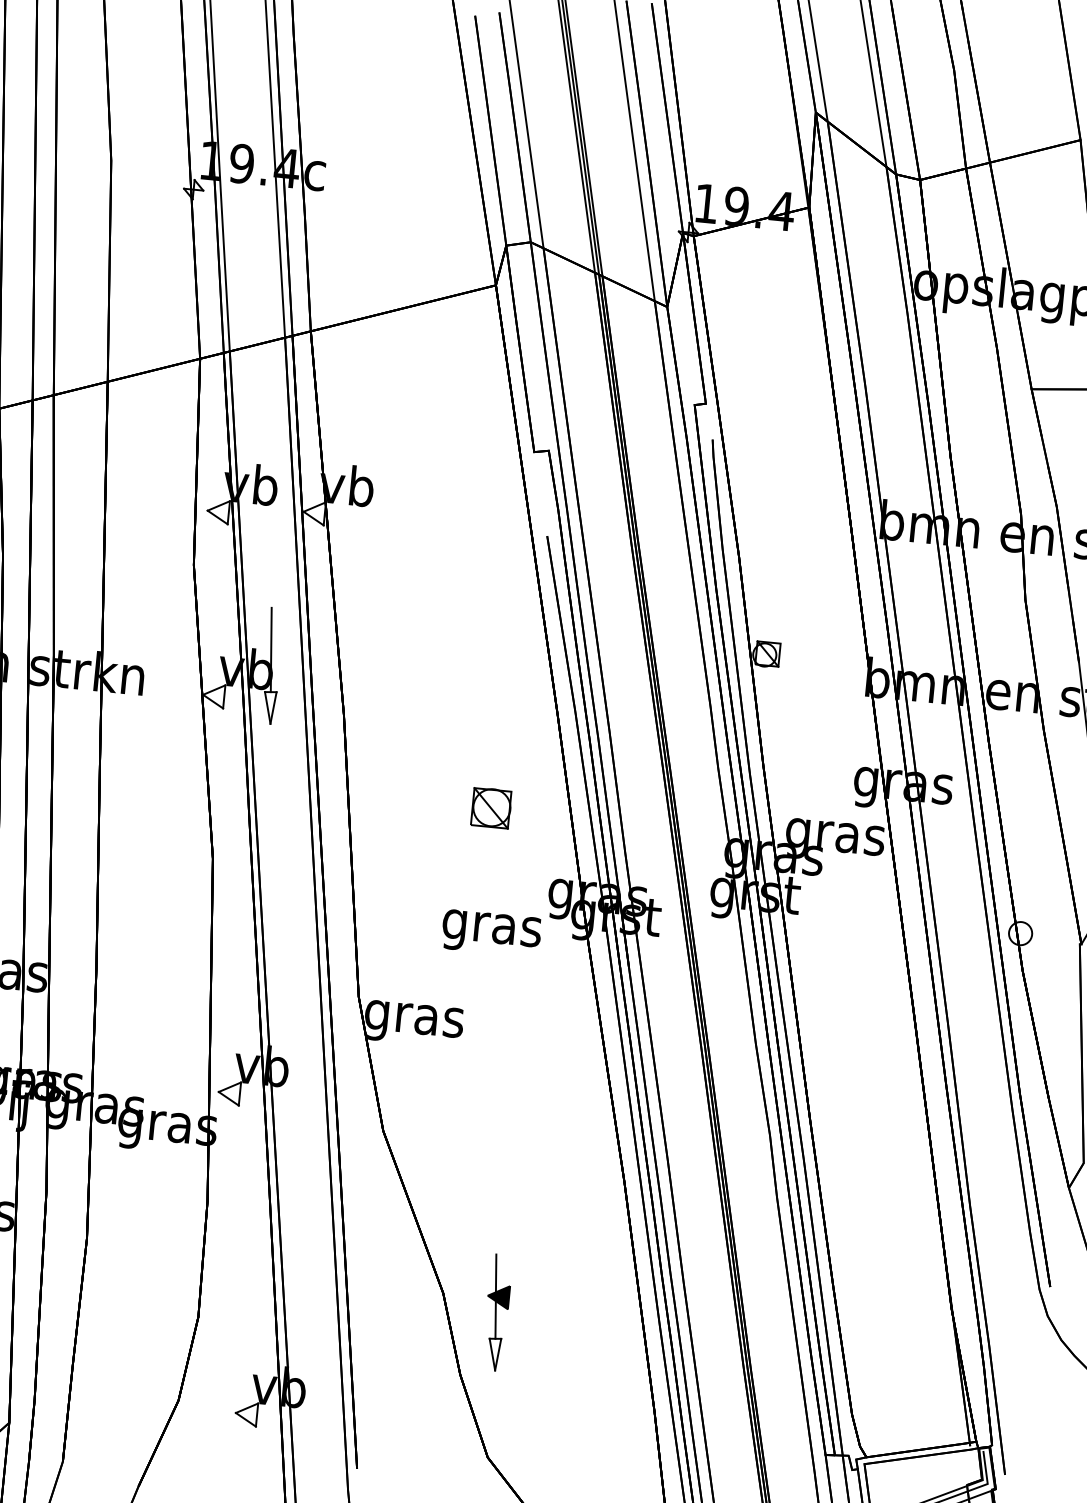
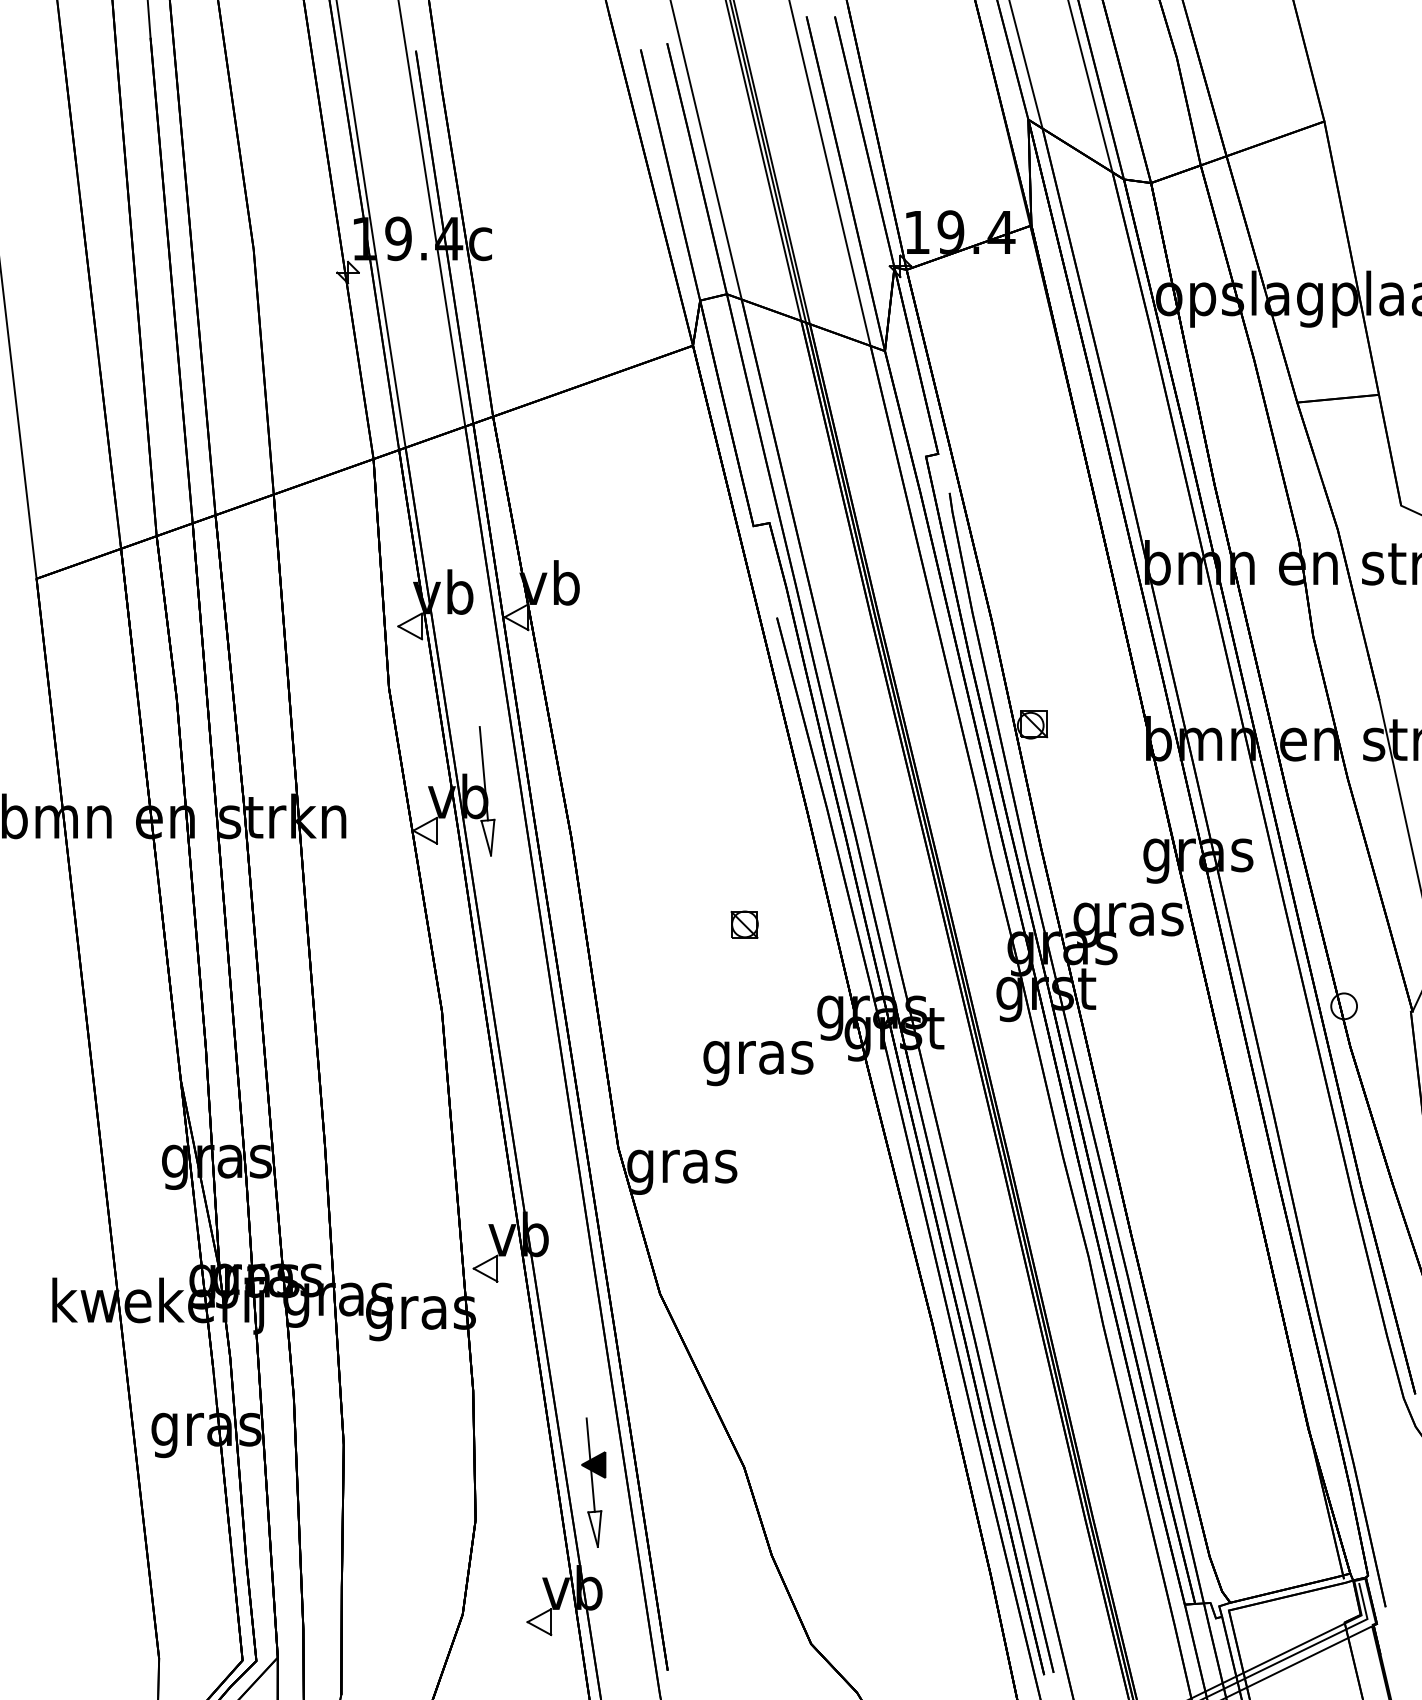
part: (491, 807) -> (744, 924), size x0.62
part: (496, 1312) -> (593, 1482), moved

